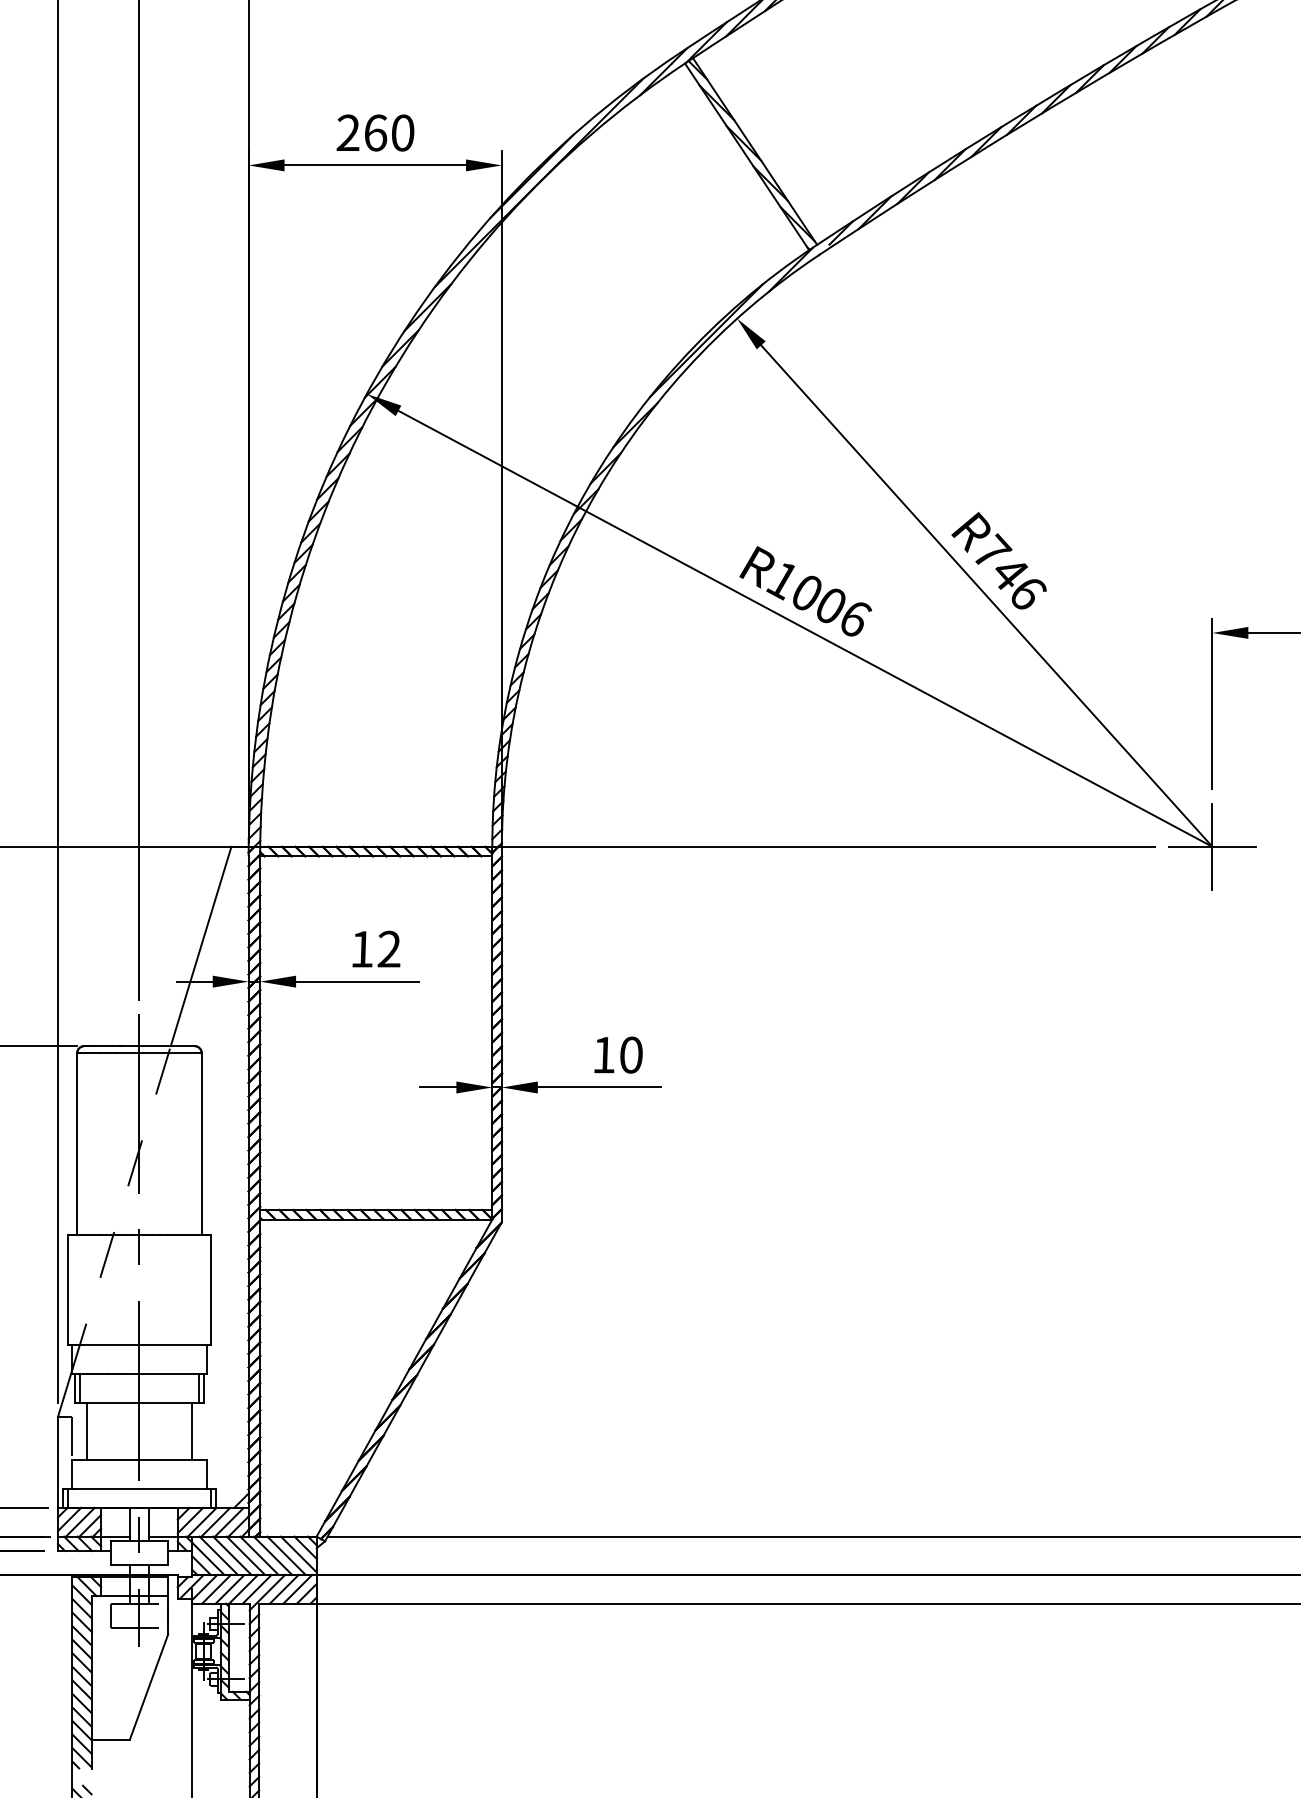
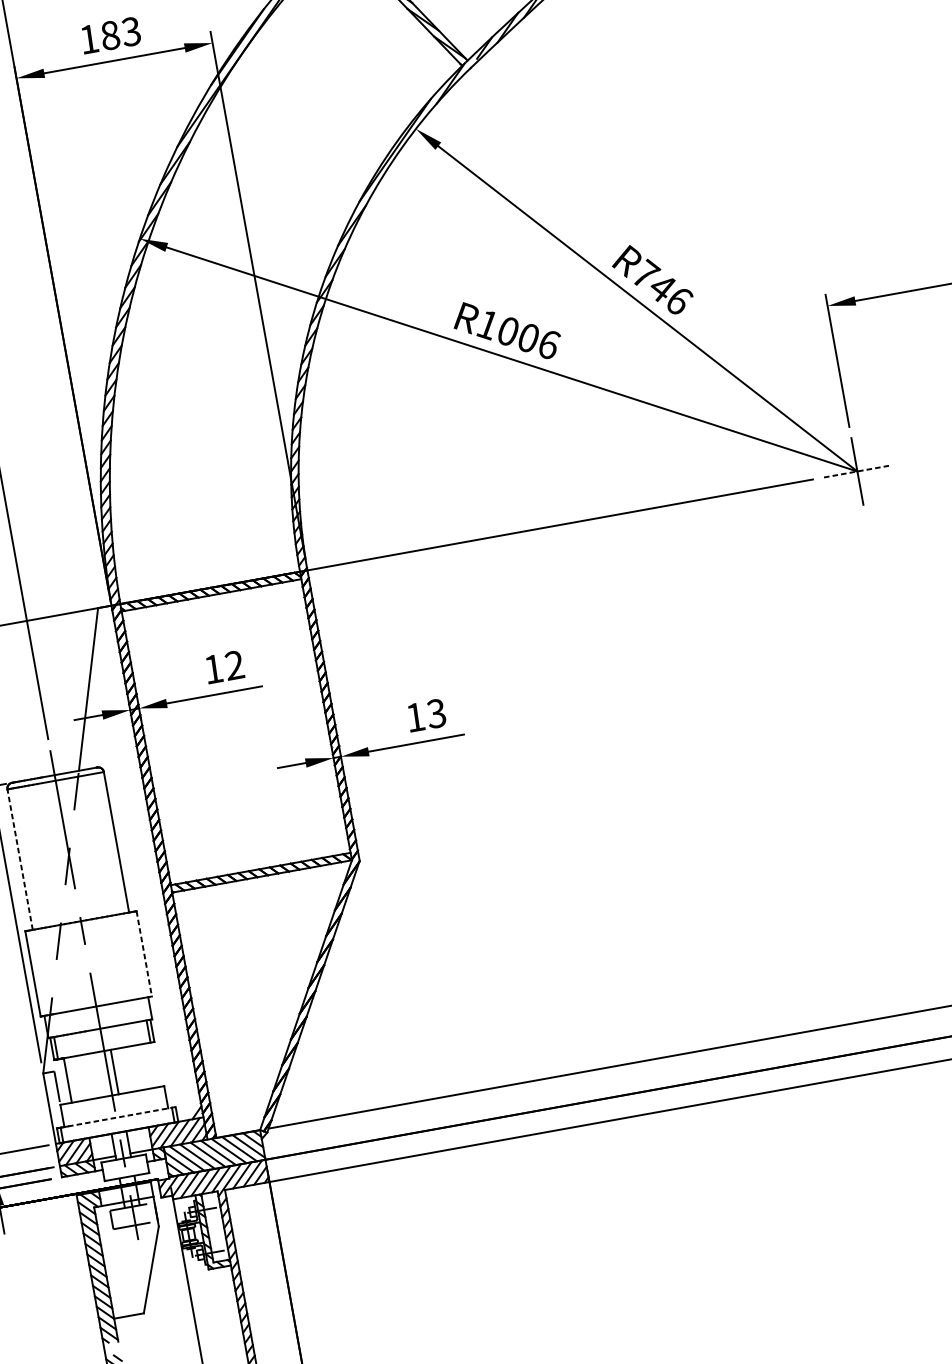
text: (375, 132) -> (110, 35), 260 -> 183
line: (1212, 846) -> (857, 471), solid -> dashed
text: (630, 1054) -> (435, 713), 10 -> 13
line: (77, 1144) -> (20, 859), solid -> dashed
line: (211, 1290) -> (144, 954), solid -> dashed
line: (191, 1431) -> (114, 1072), moved
line: (141, 1488) -> (117, 1117), solid -> dashed

